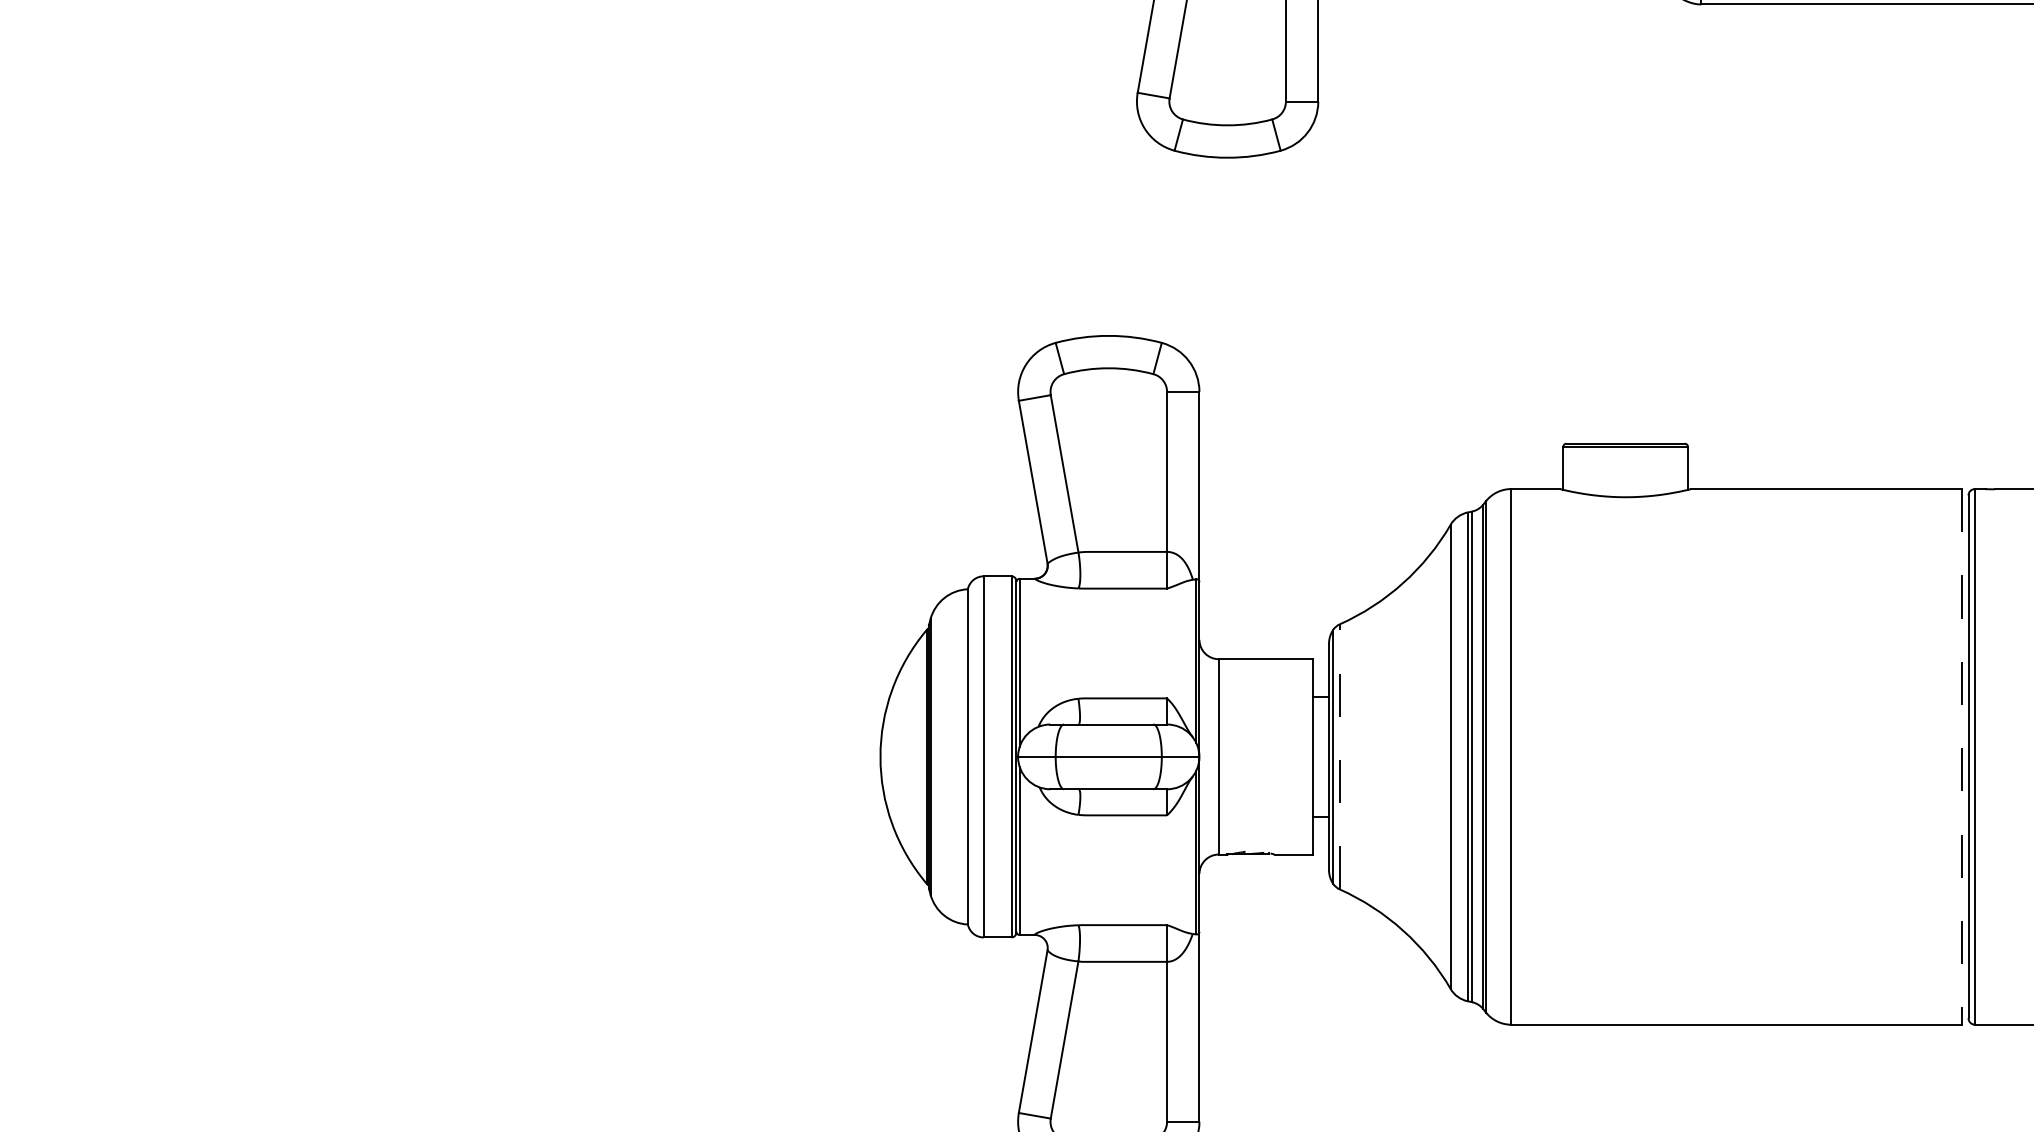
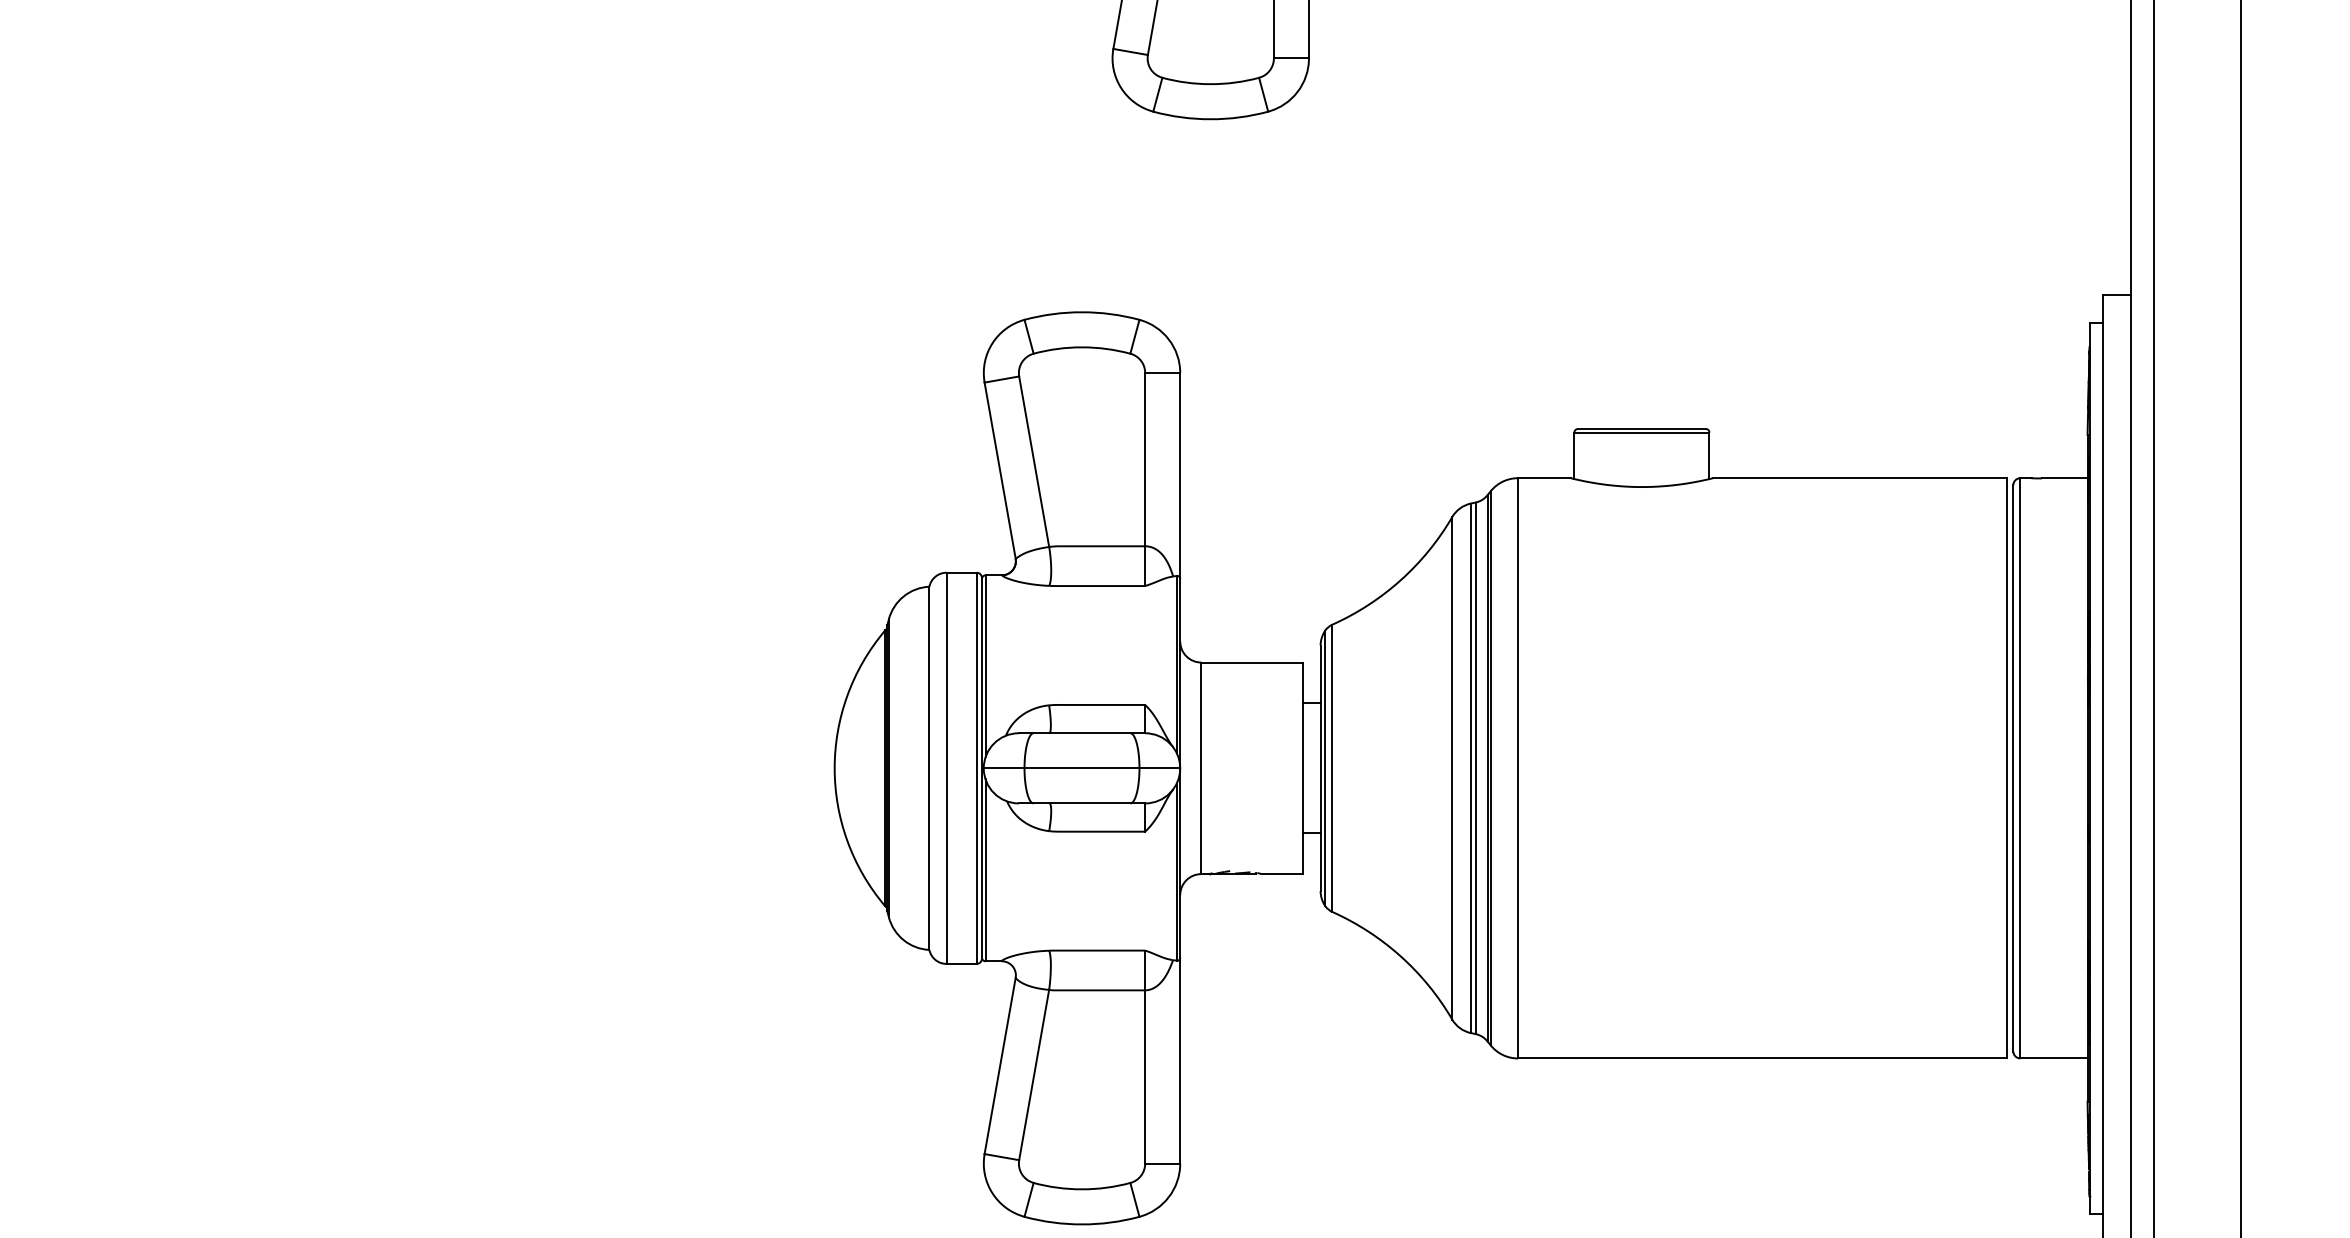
line: (1340, 757) -> (1332, 768), dashed -> solid
line: (1962, 757) -> (2006, 768), dashed -> solid

